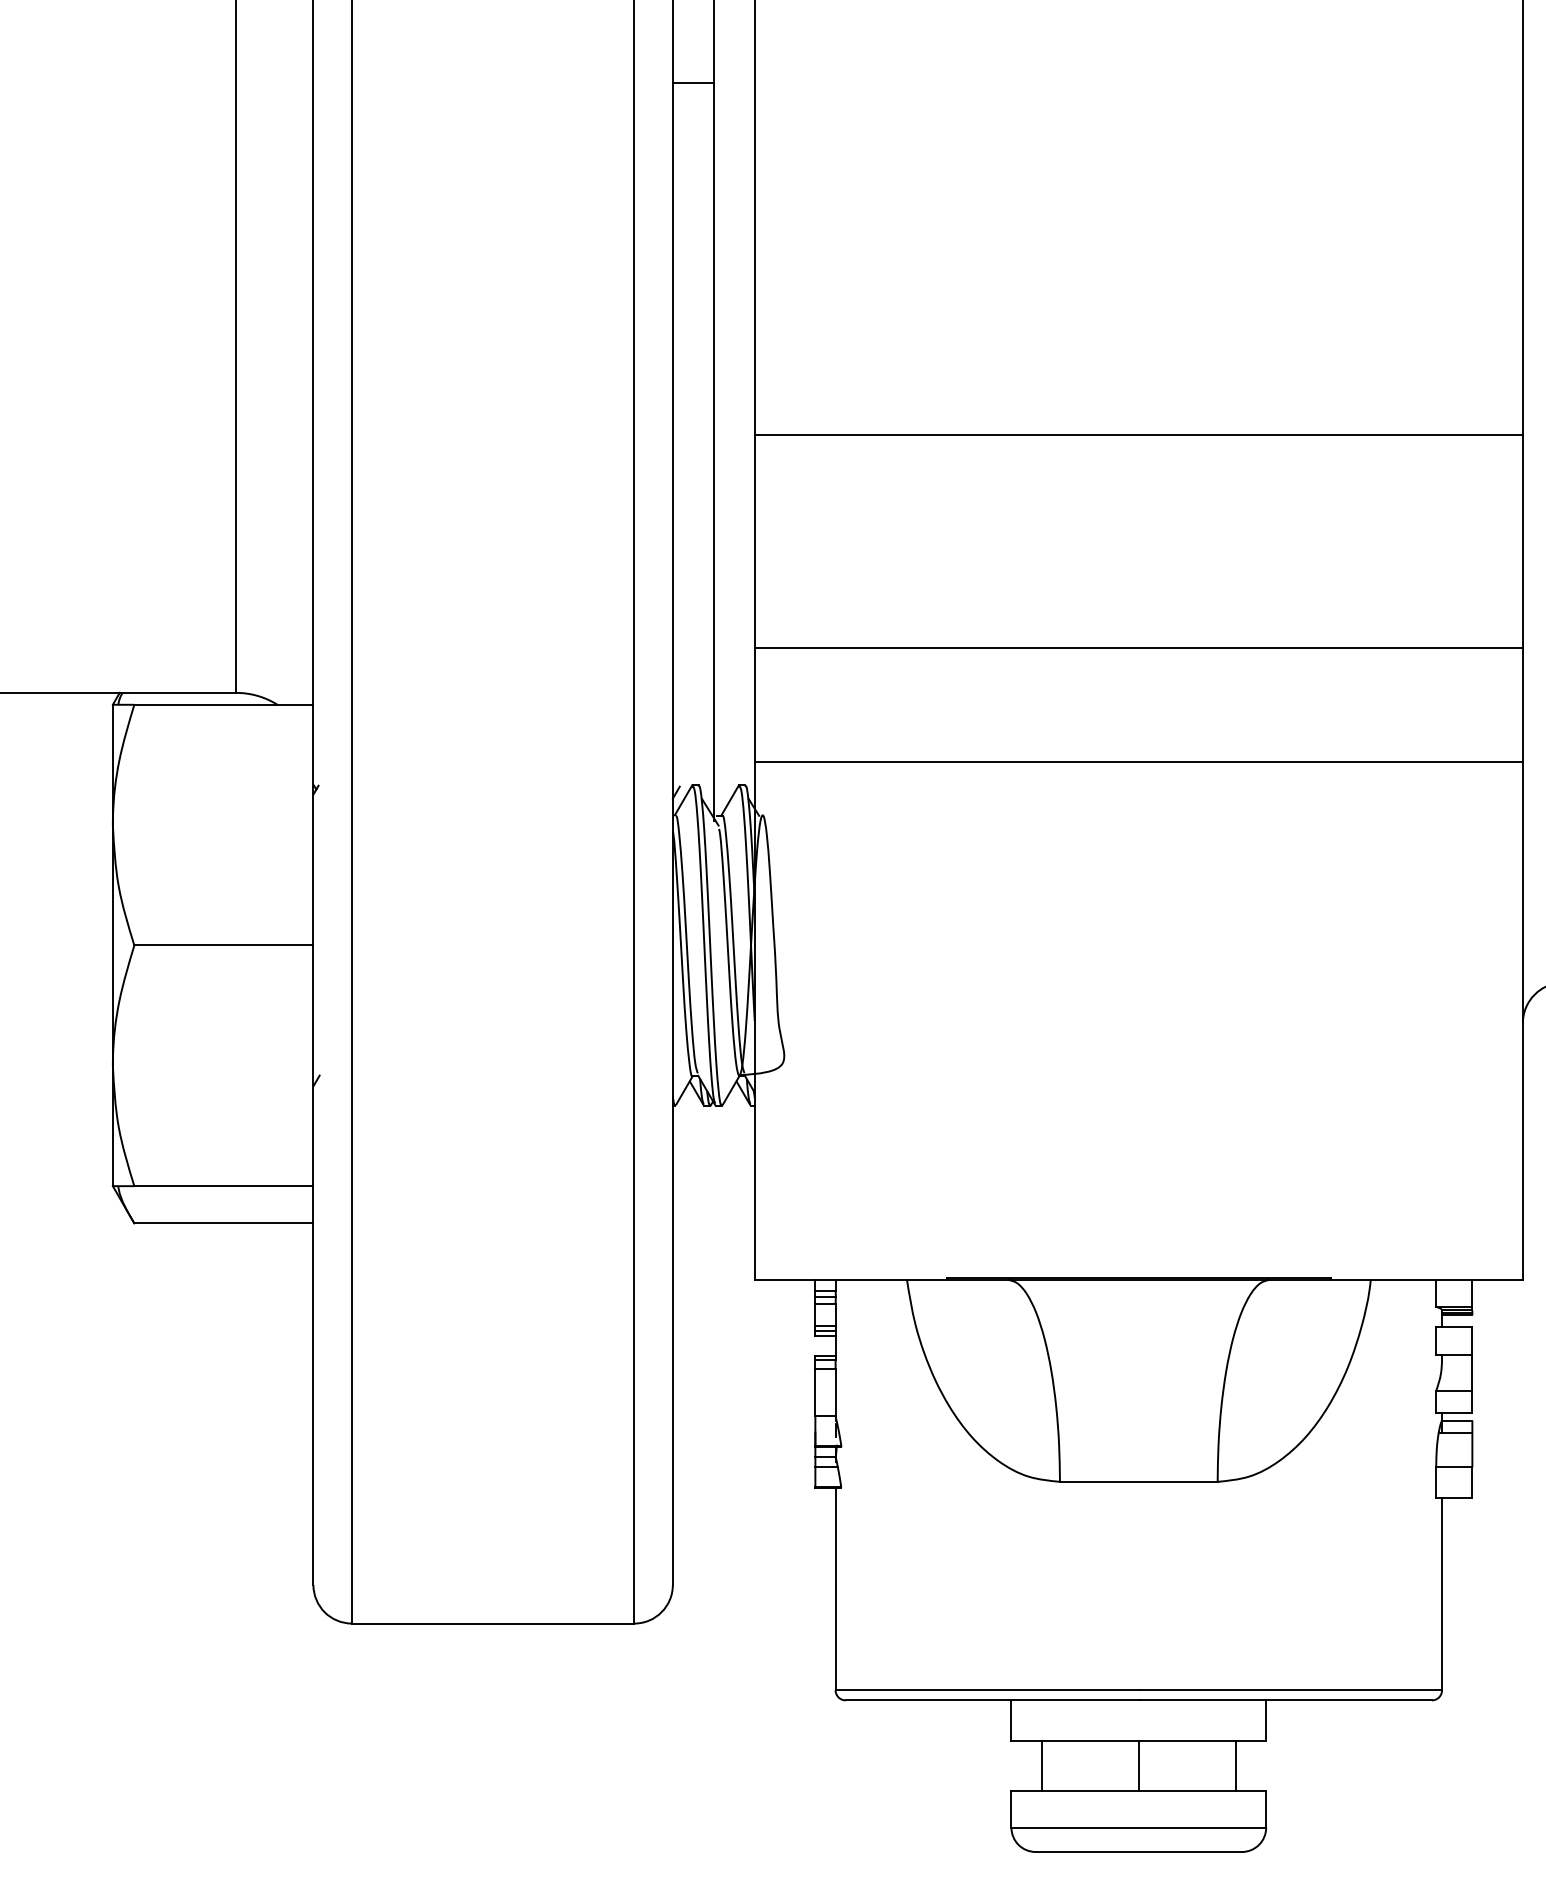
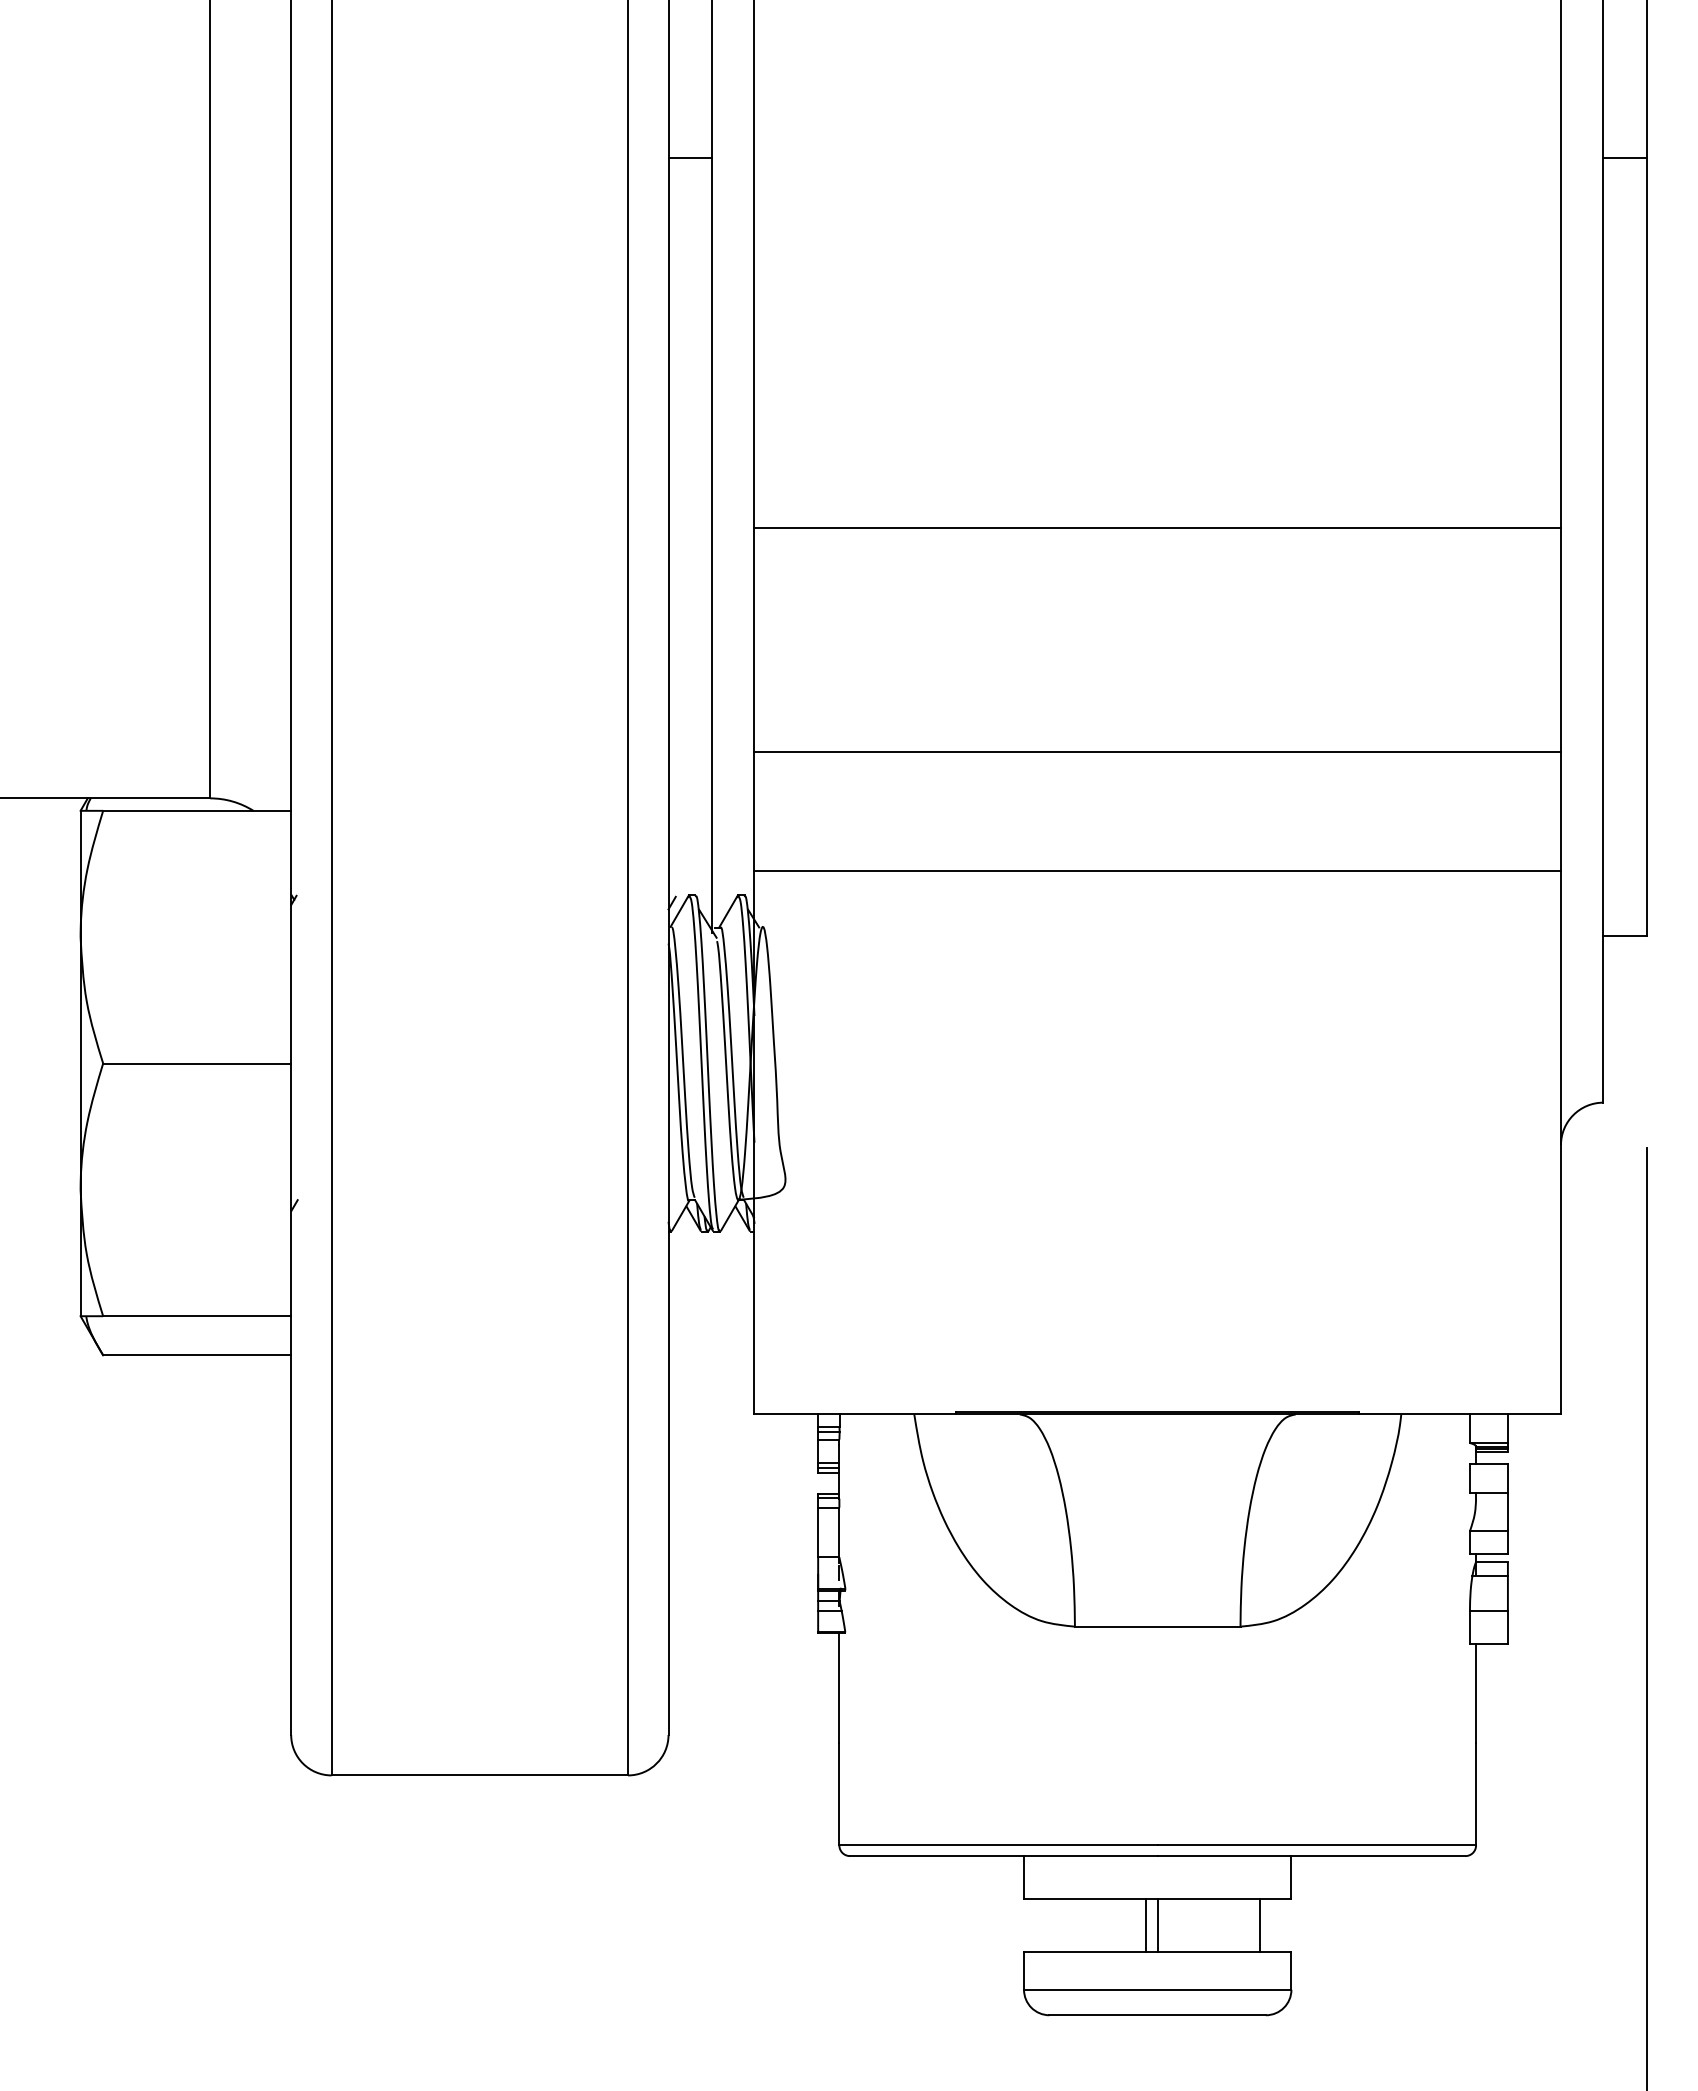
line: (1041, 1765) -> (1145, 1924), moved

